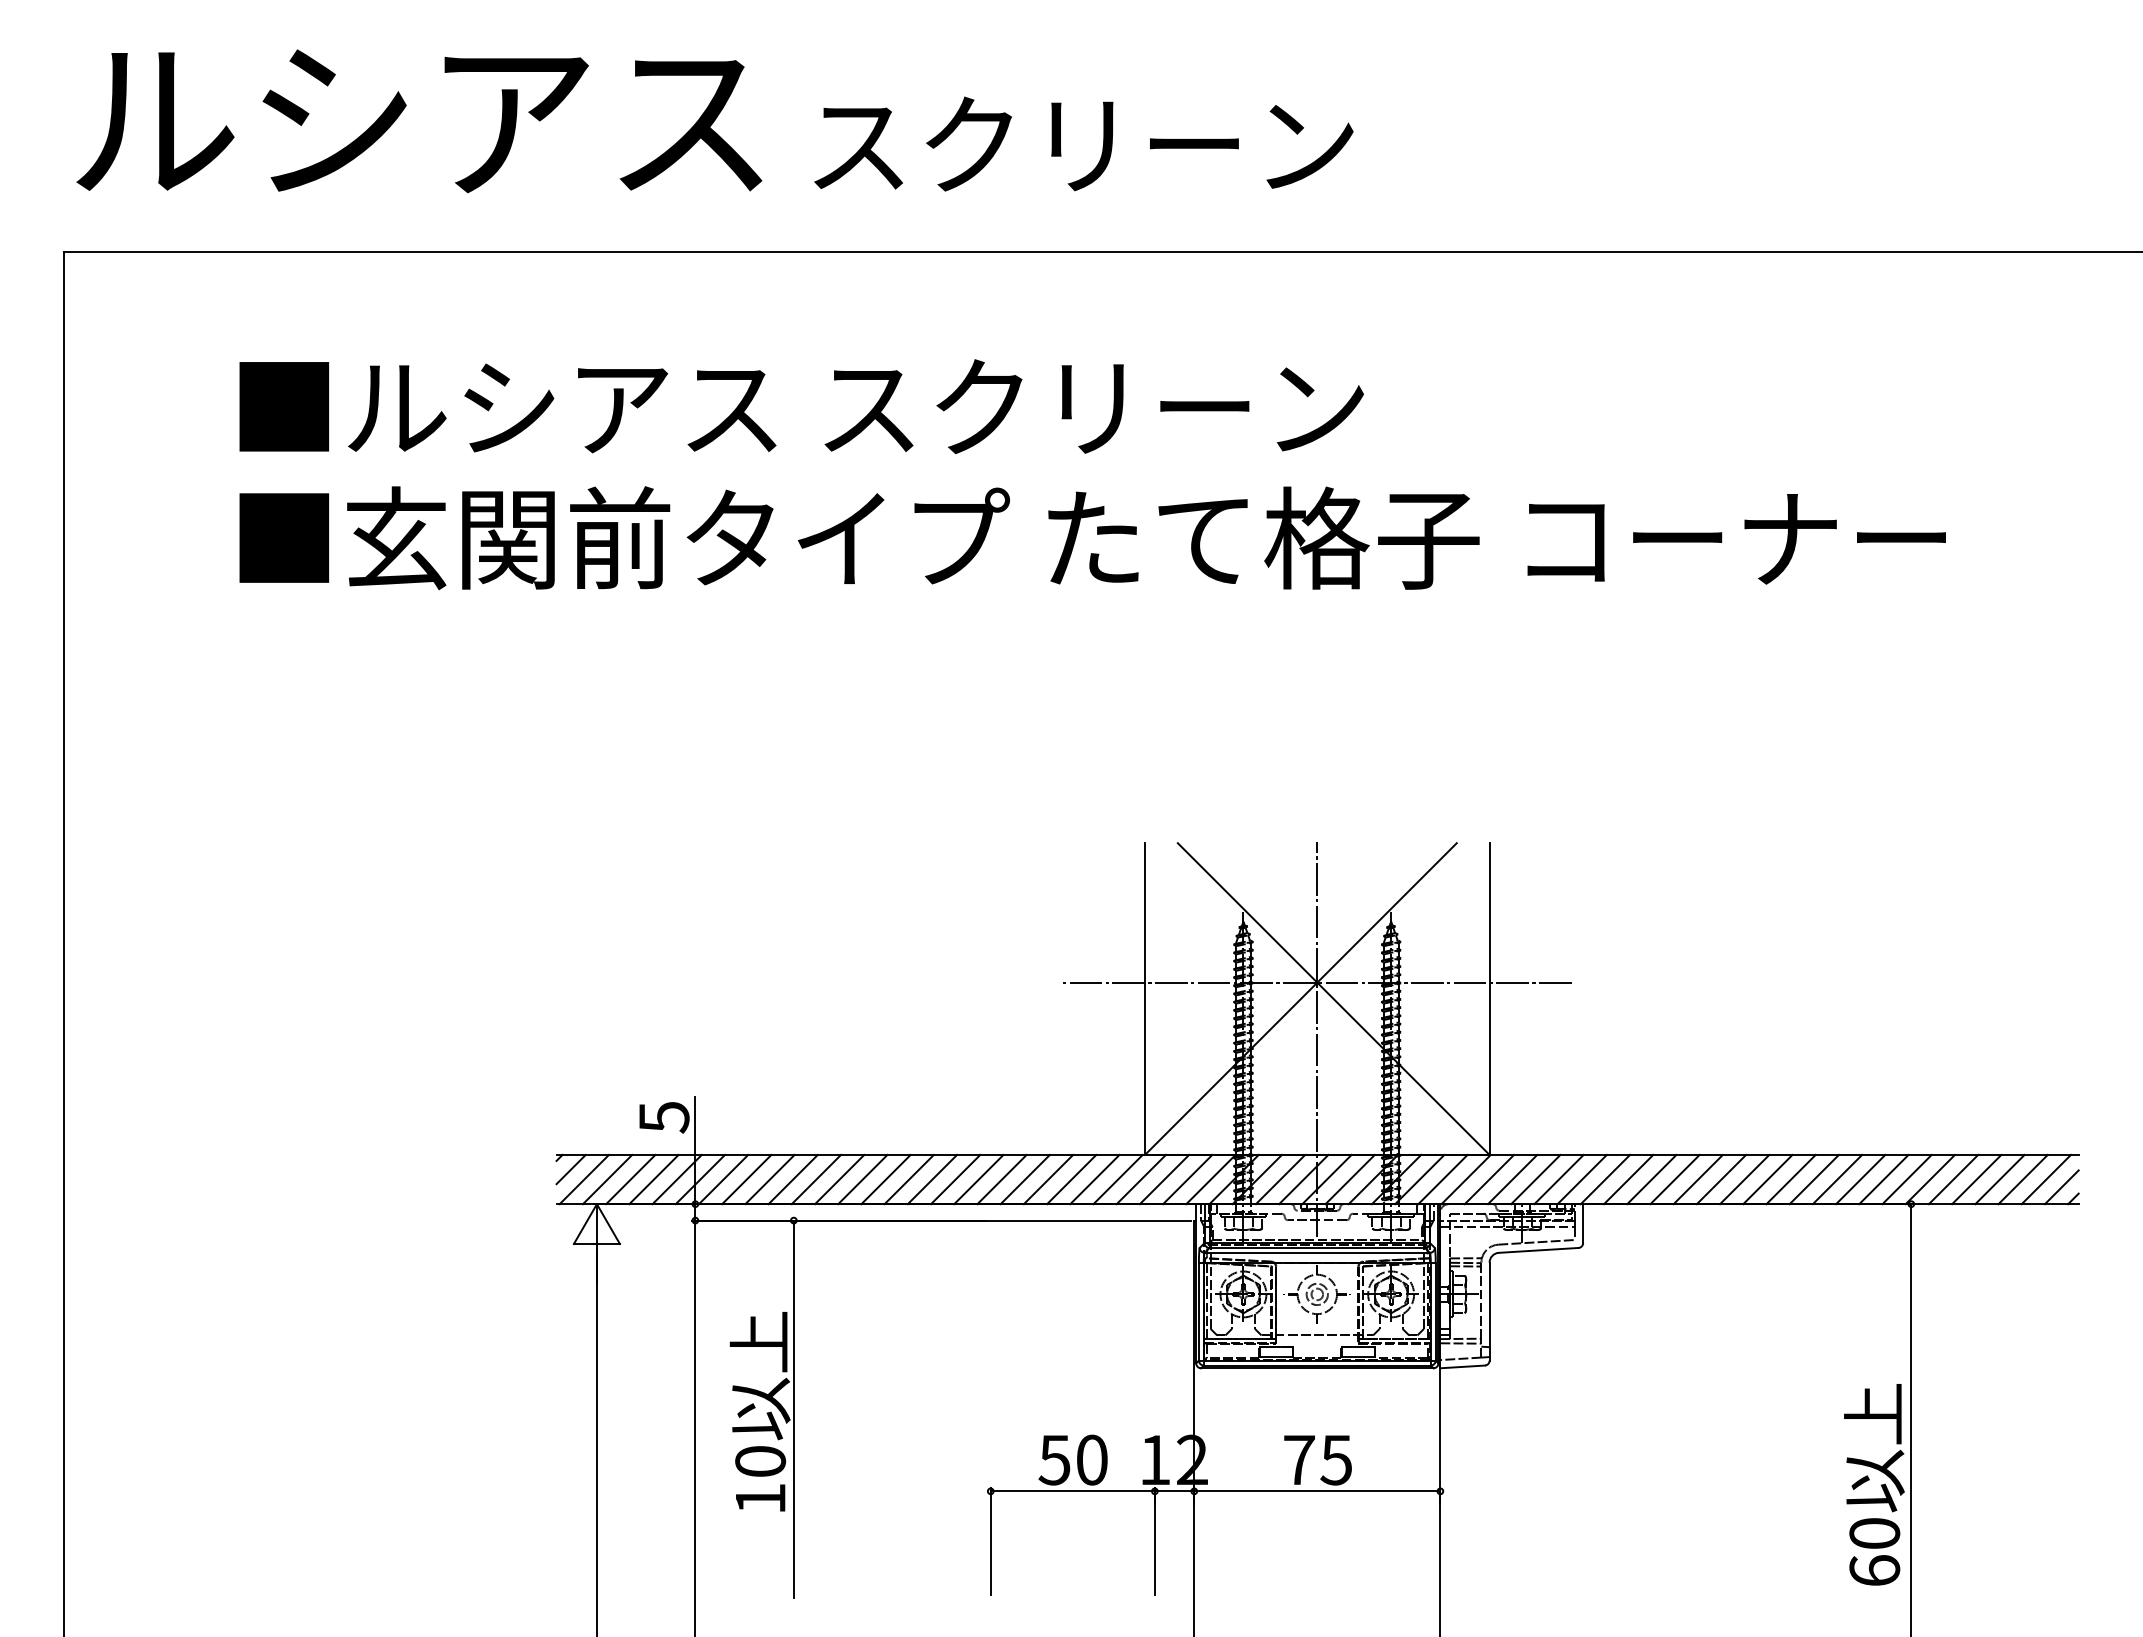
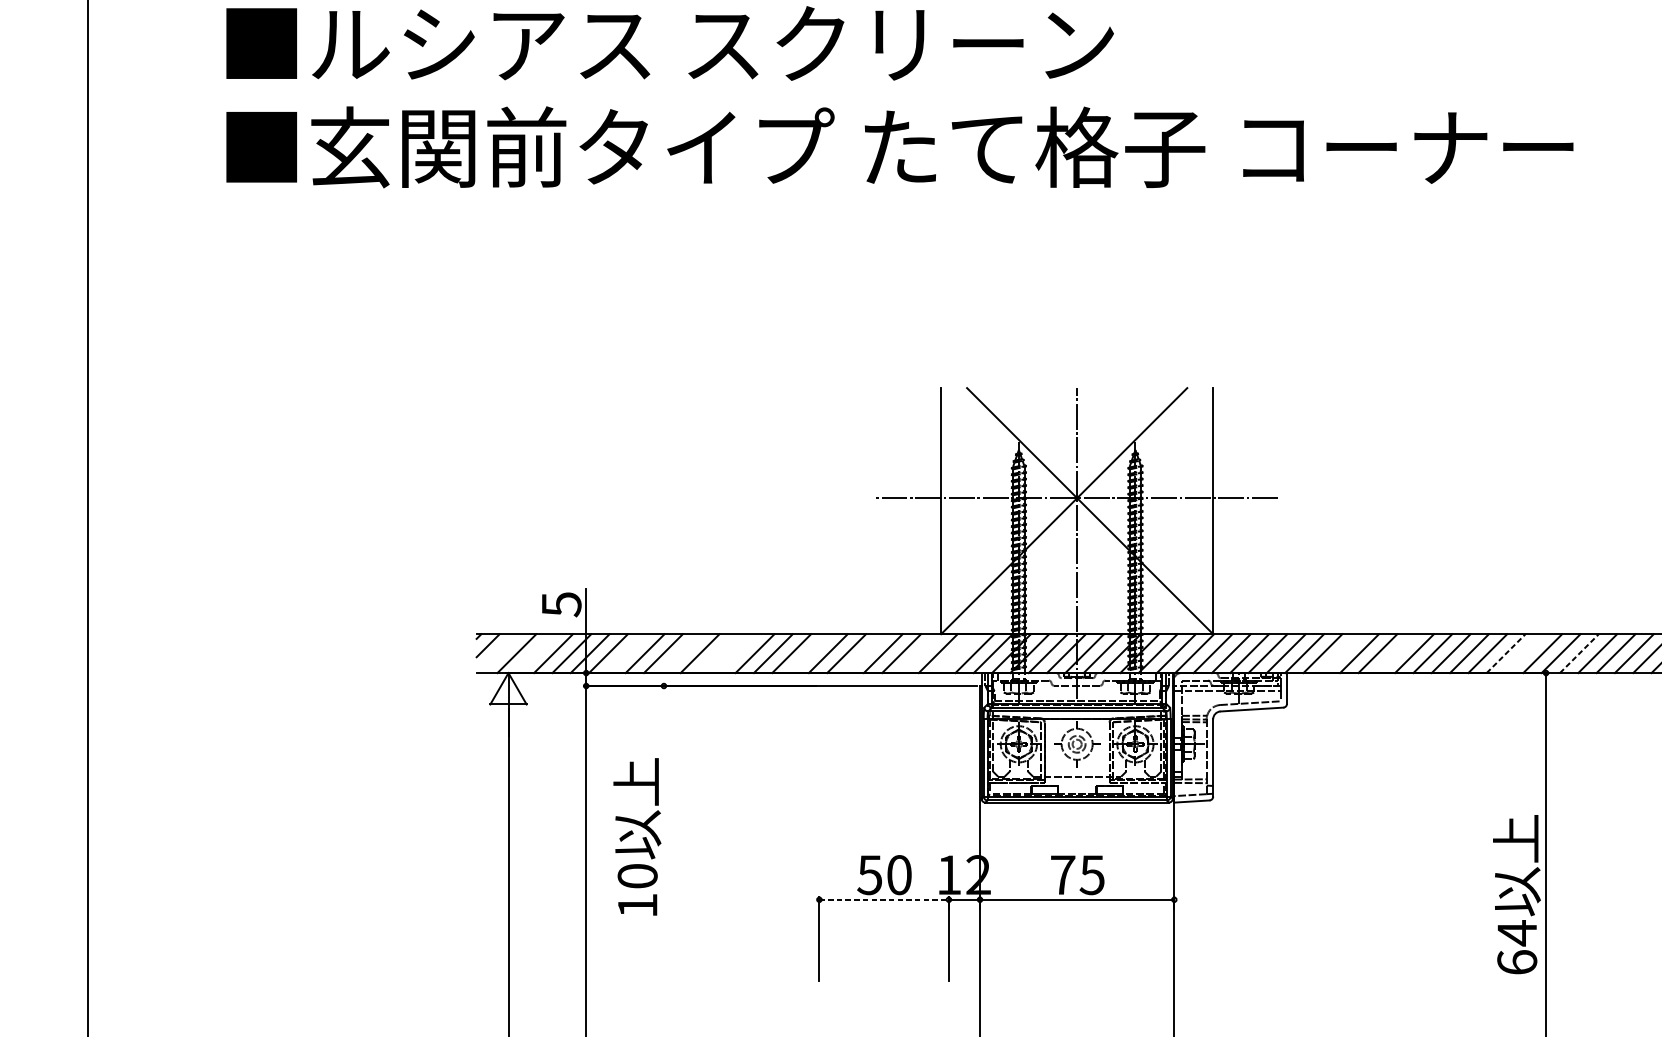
line: (583, 1179) -> (497, 653), removed
line: (630, 1179) -> (535, 653), removed
line: (746, 1179) -> (626, 653), removed
line: (816, 1179) -> (681, 653), removed
line: (862, 1179) -> (718, 653), removed
line: (885, 1179) -> (736, 653), removed
line: (978, 1179) -> (809, 653), removed
line: (1048, 1179) -> (864, 653), removed
line: (1117, 1179) -> (919, 653), removed
line: (1164, 1179) -> (956, 653), removed
line: (1651, 1179) -> (1340, 653), removed
line: (1721, 1179) -> (1396, 653), removed
line: (1860, 1179) -> (1505, 653), solid -> dashed
line: (1883, 1179) -> (1524, 653), removed
line: (1953, 1179) -> (1579, 653), solid -> dashed
line: (793, 1409) -> (663, 835), removed
line: (1073, 1491) -> (884, 899), solid -> dashed
text: (1874, 1533) -> (1517, 933), 60 -> 64

